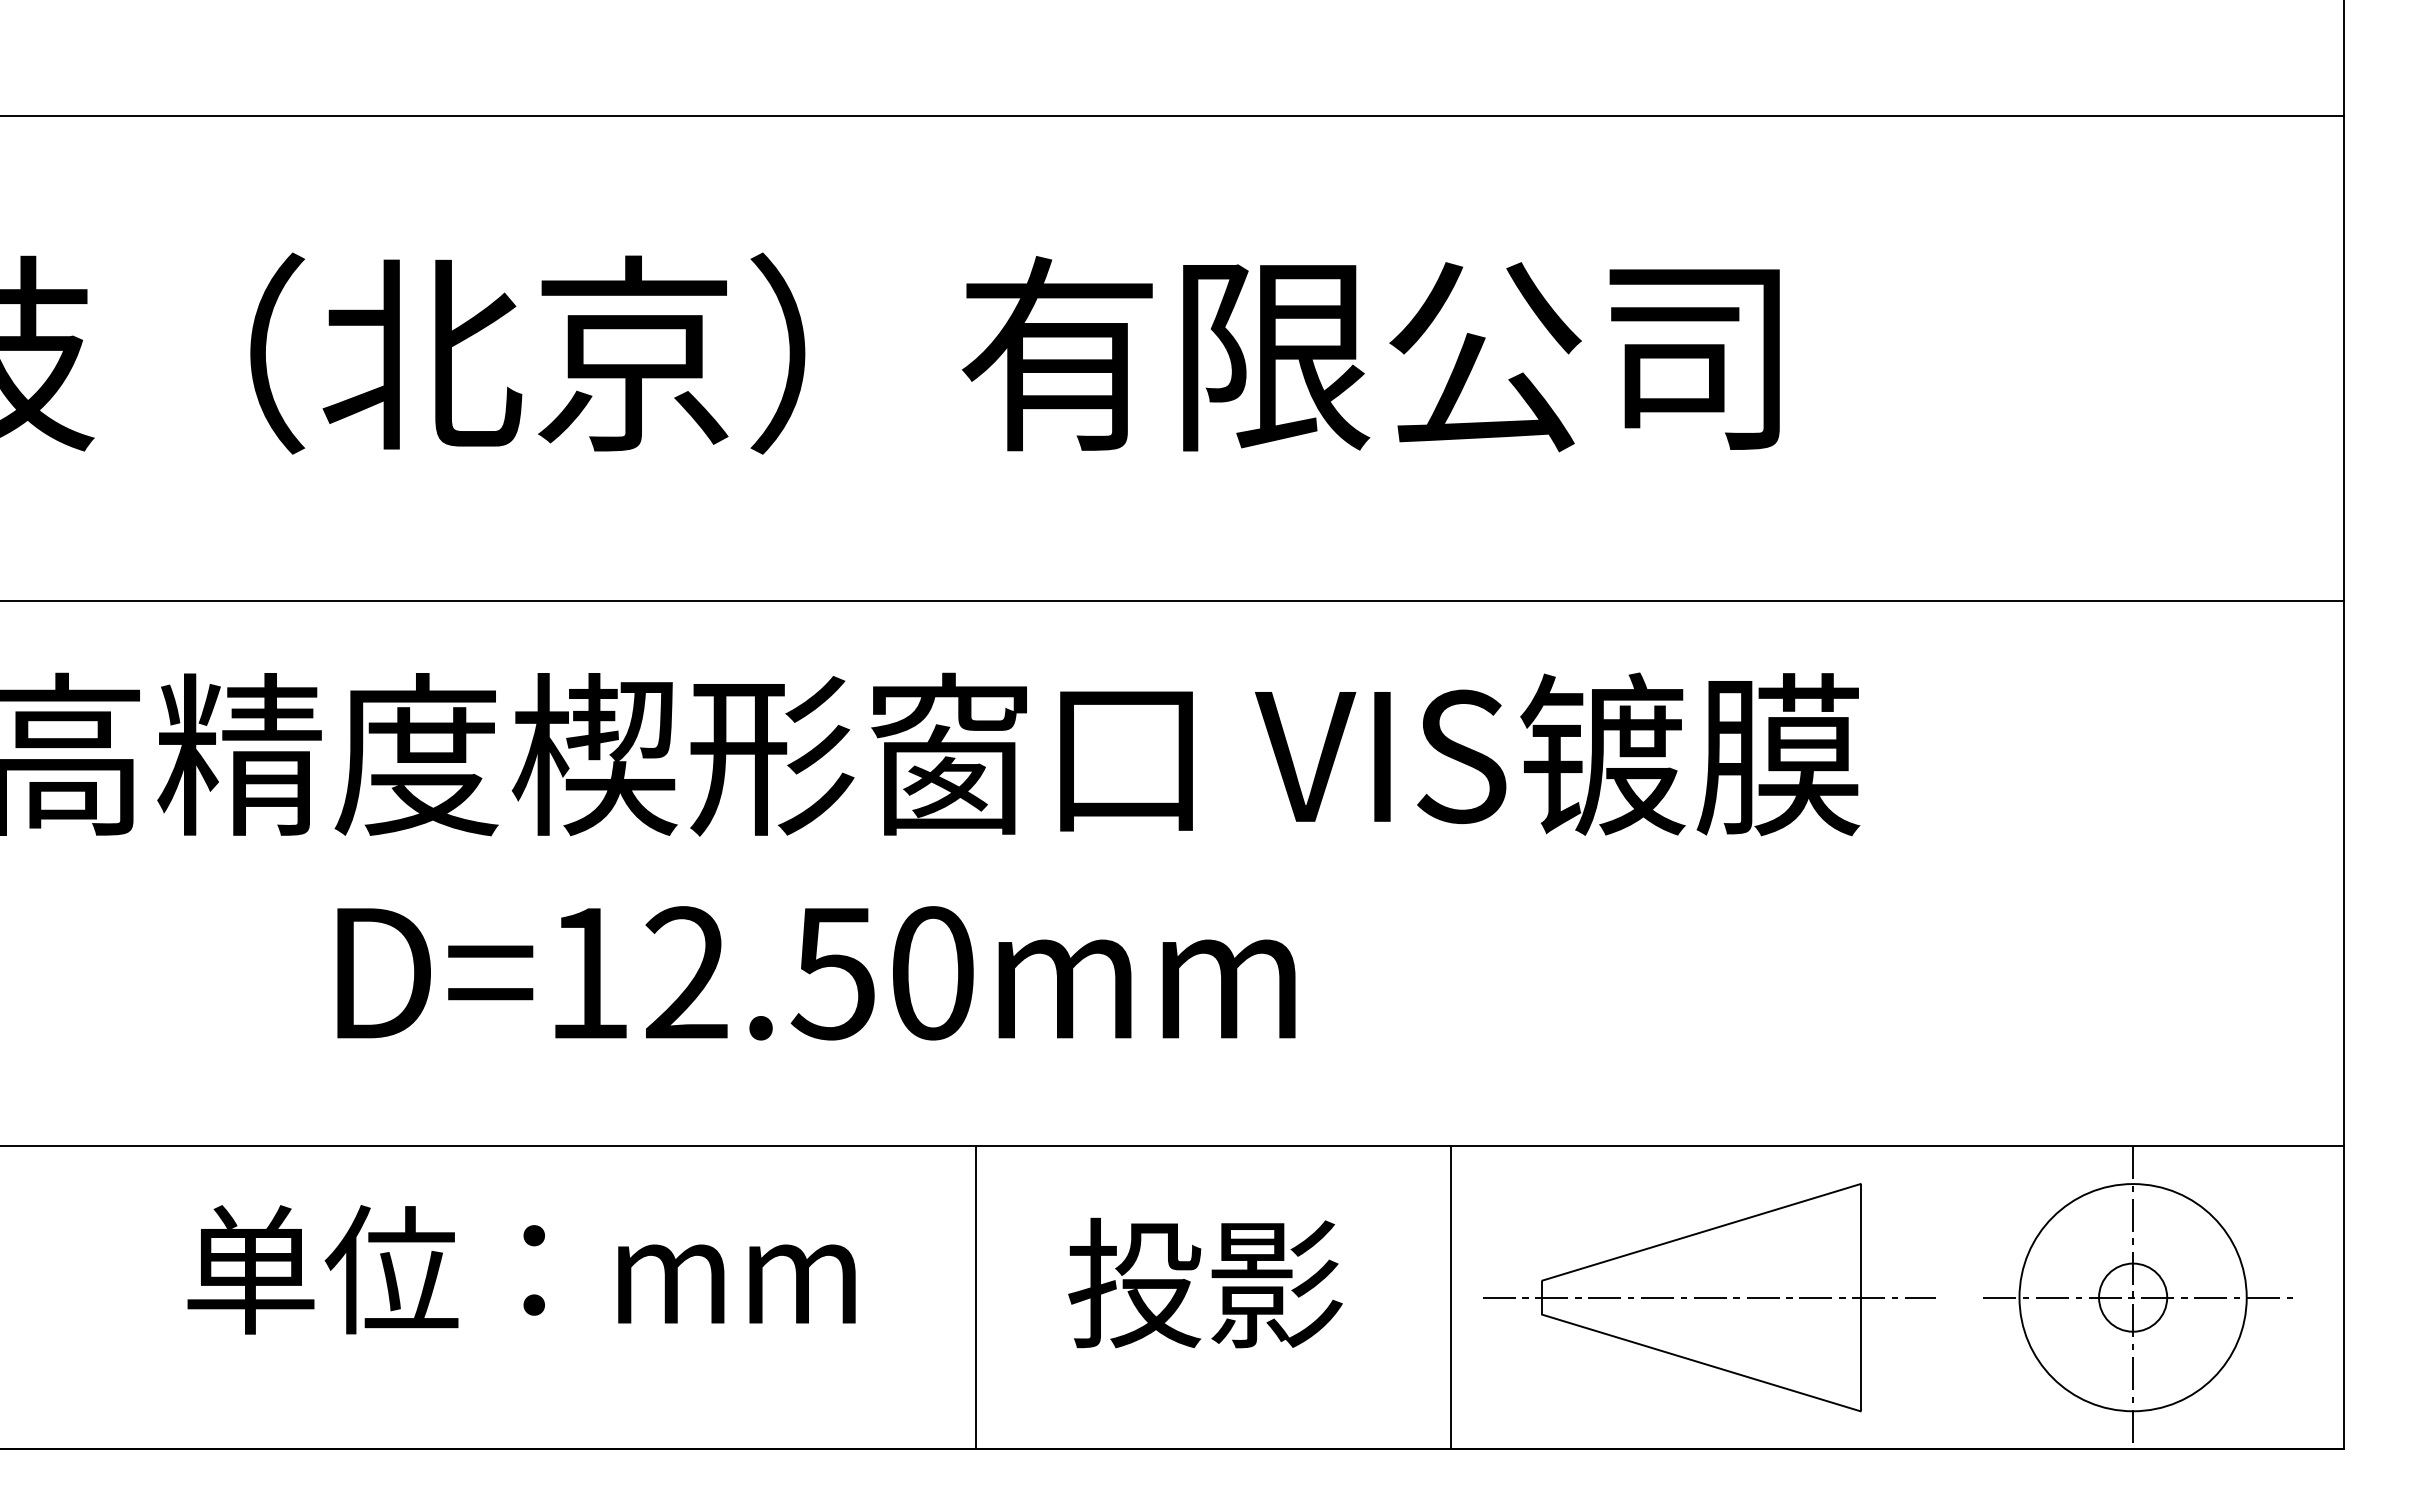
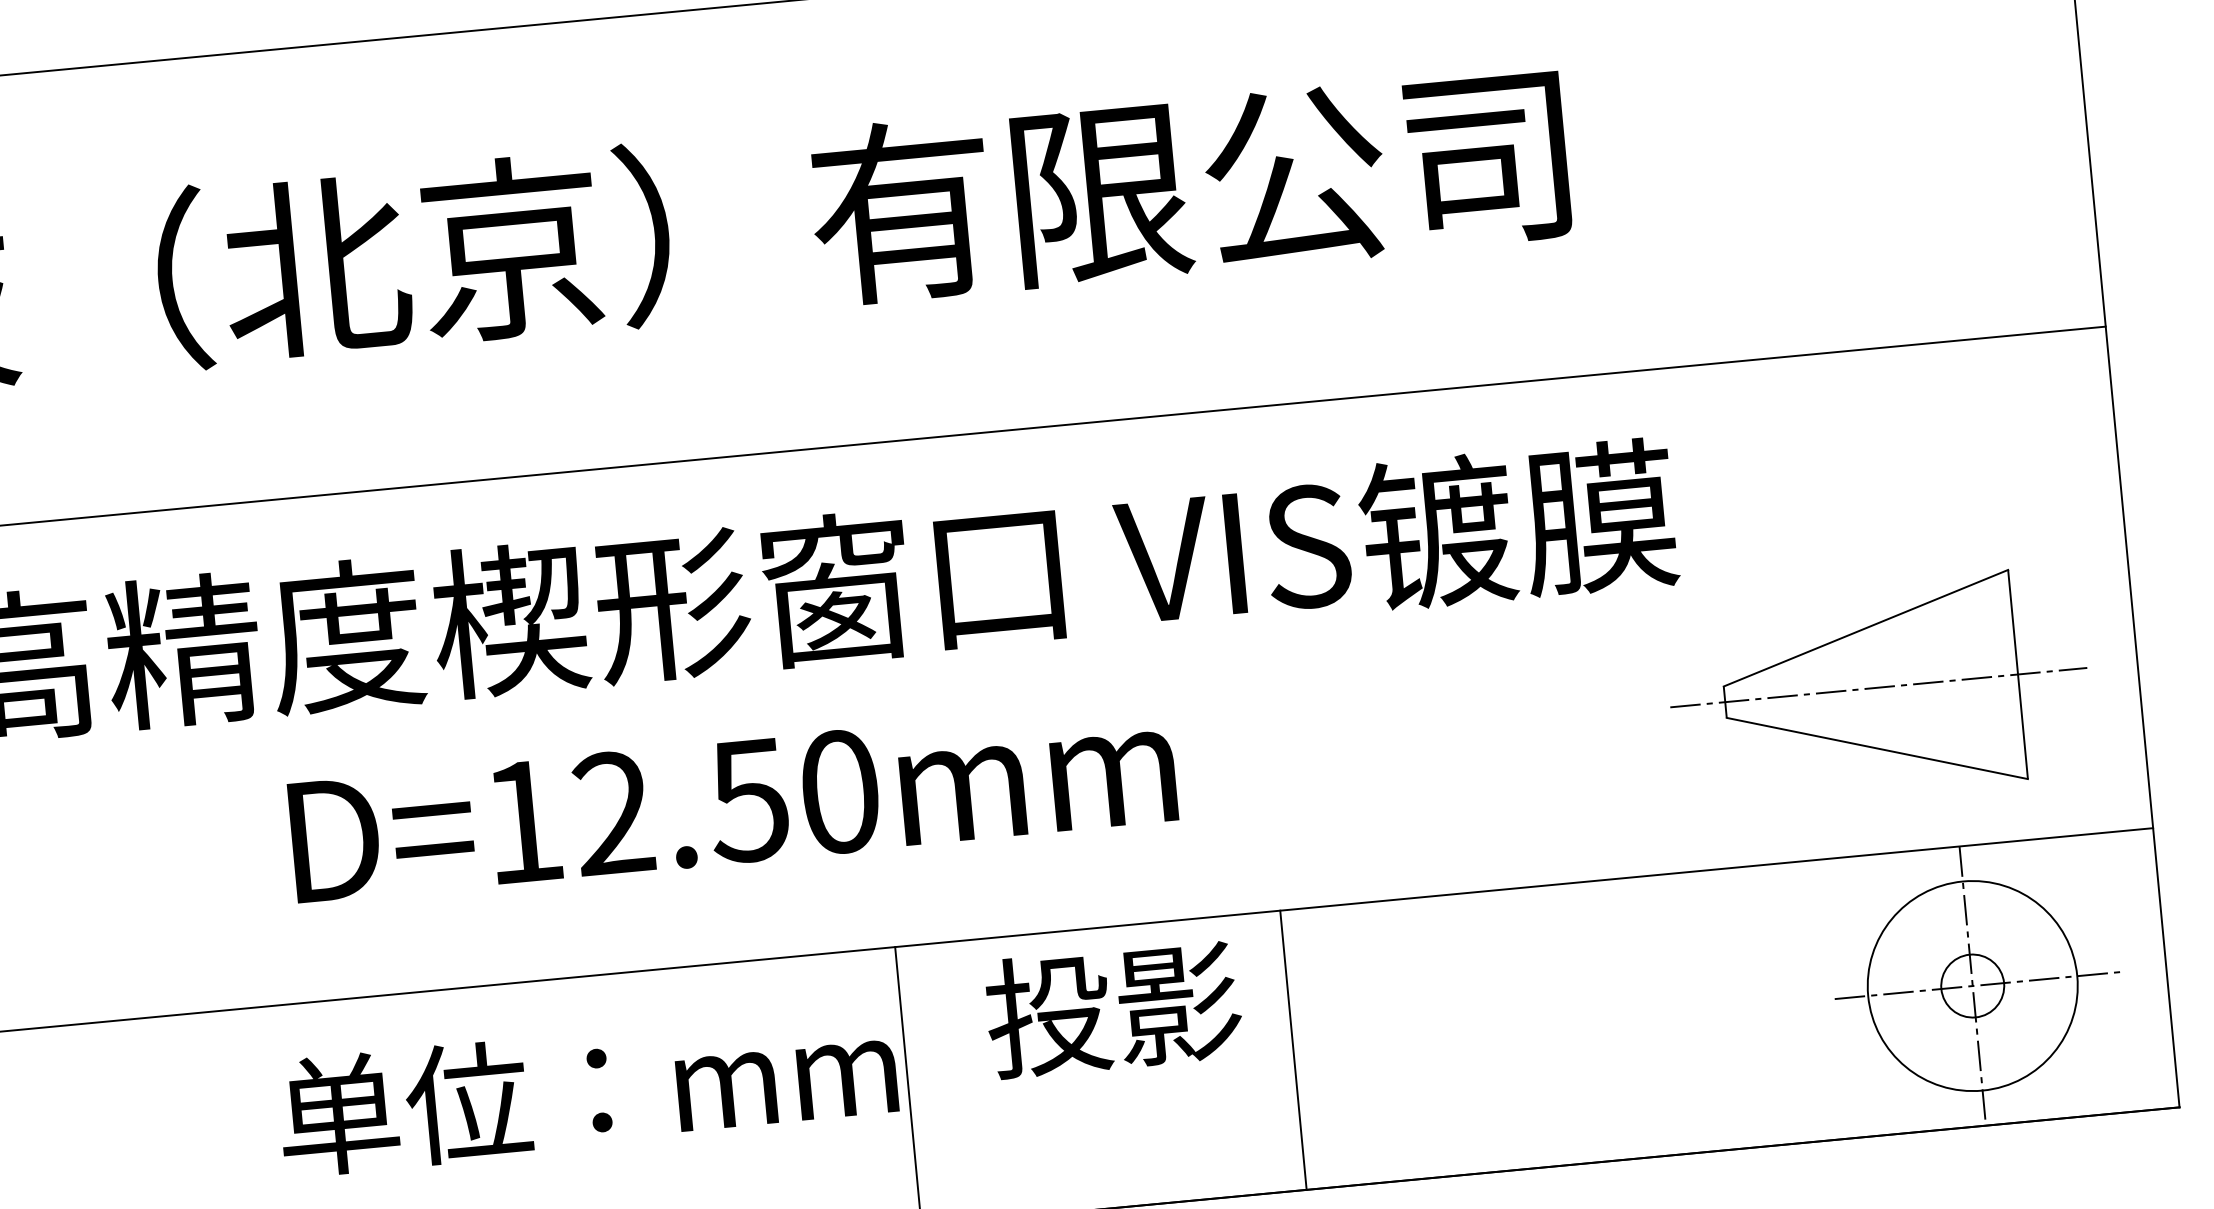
text: (521, 1269) -> (587, 1090), moved
text: (1205, 1282) -> (1113, 1008), moved
line: (1450, 1297) -> (1293, 1050), moved
part: (1709, 1297) -> (1878, 687), moved

